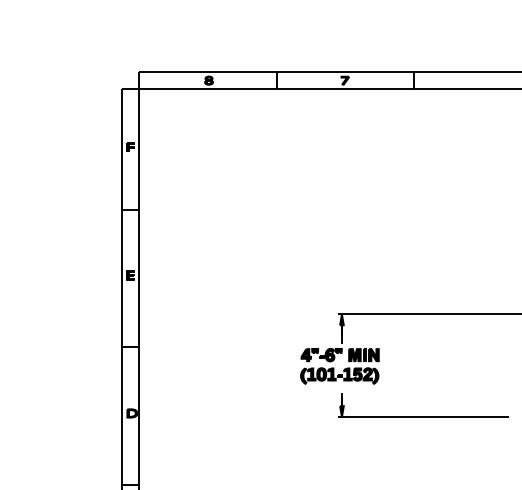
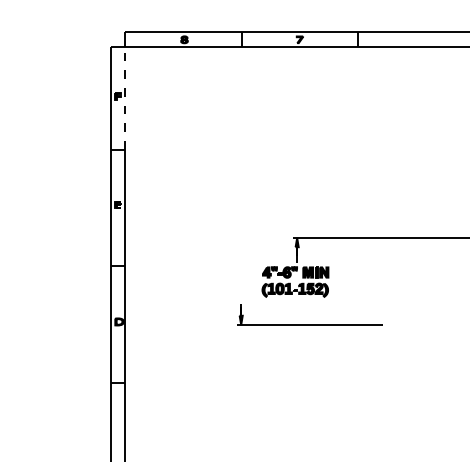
line: (139, 148) -> (125, 97), solid -> dashed
part: (422, 416) -> (309, 324), moved

